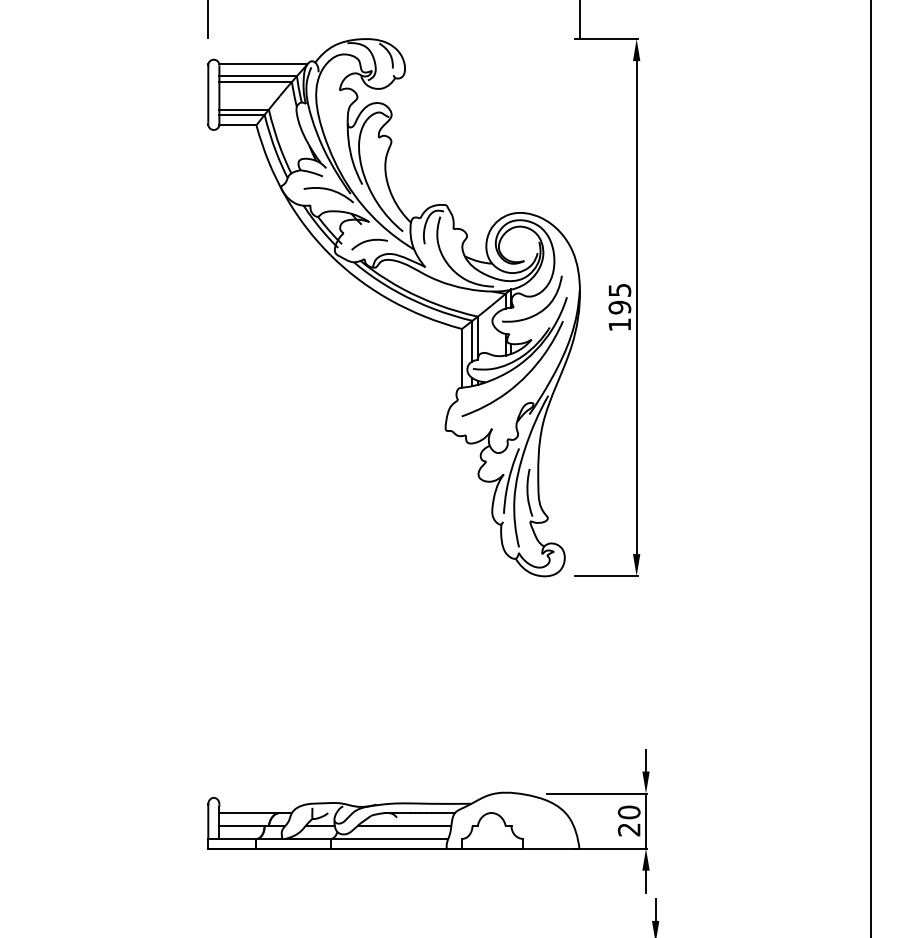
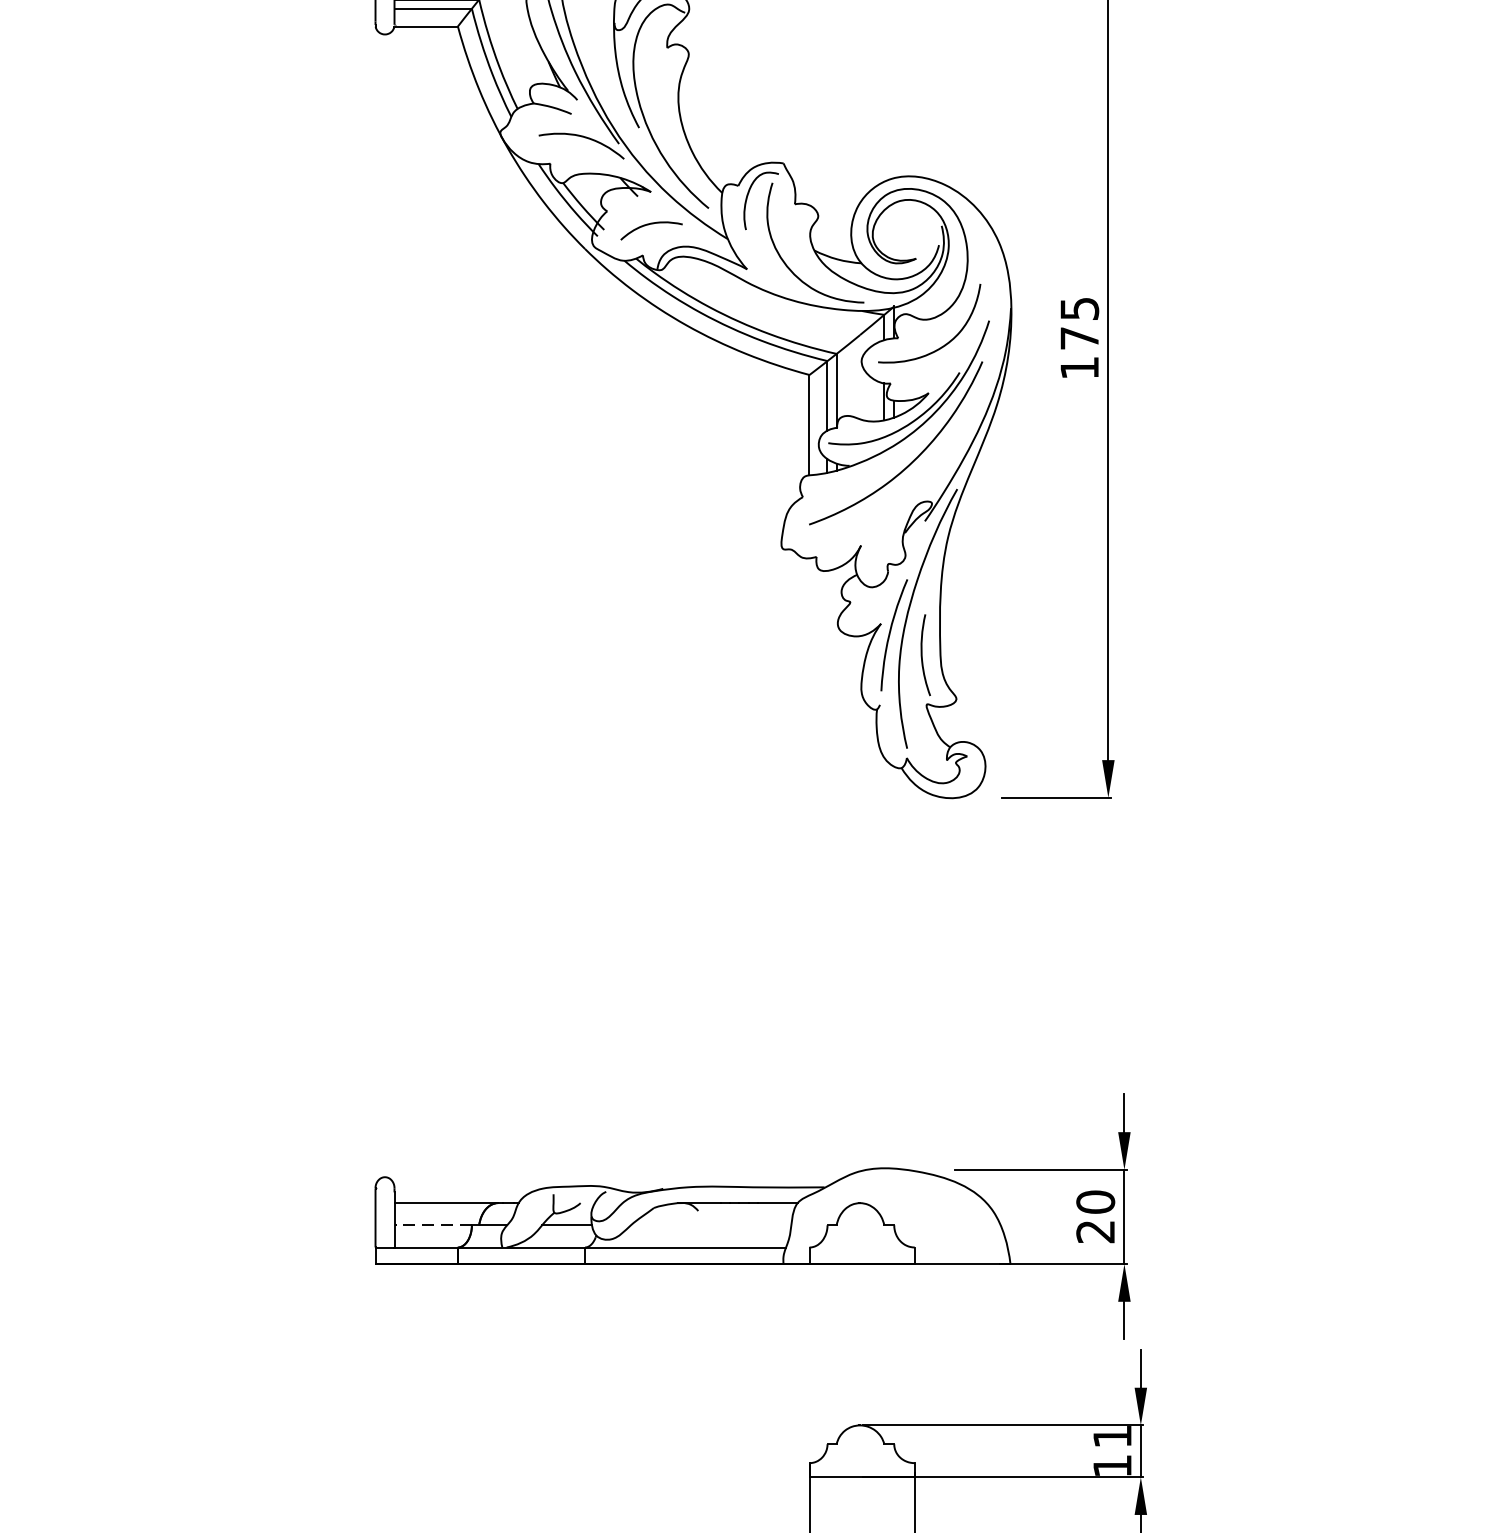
text: (619, 307) -> (1079, 338), 195 -> 175
line: (242, 825) -> (434, 1224), solid -> dashed
line: (404, 825) -> (711, 1224), removed

